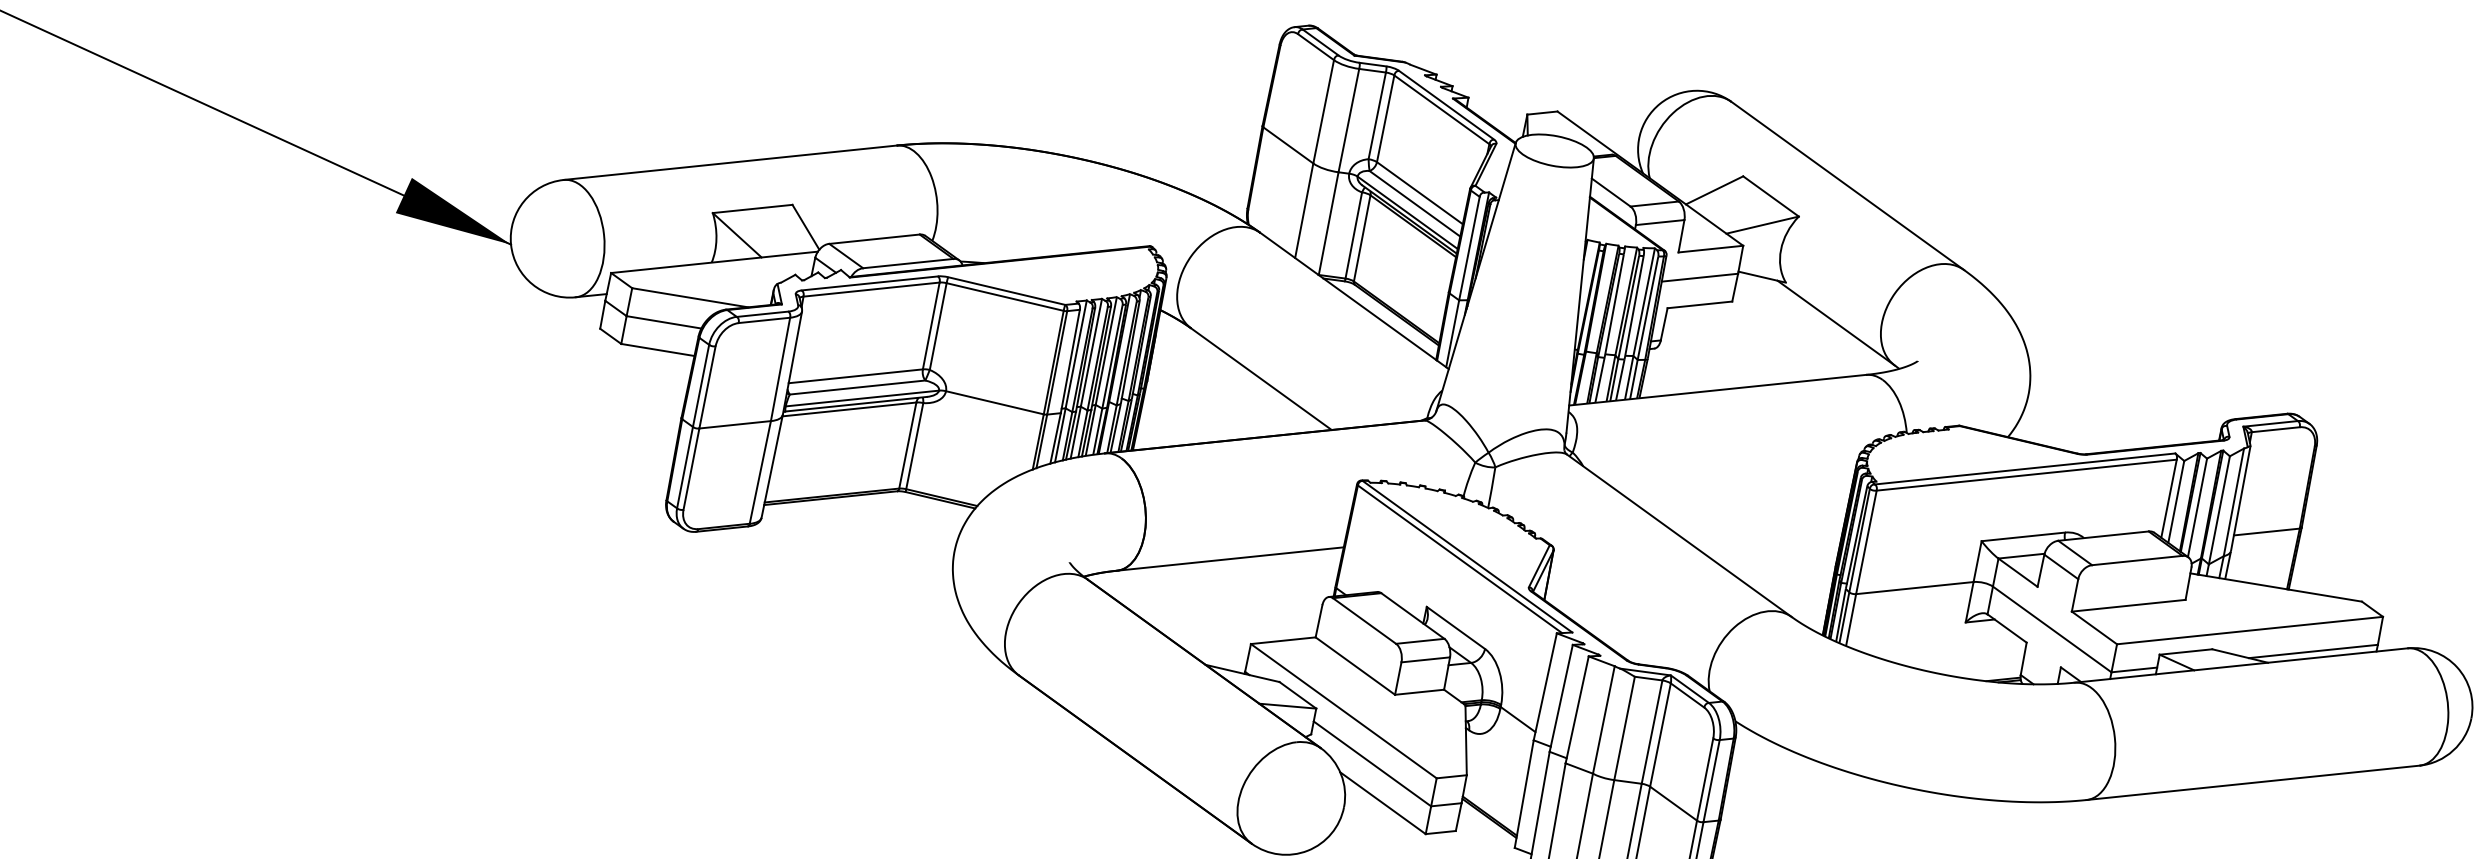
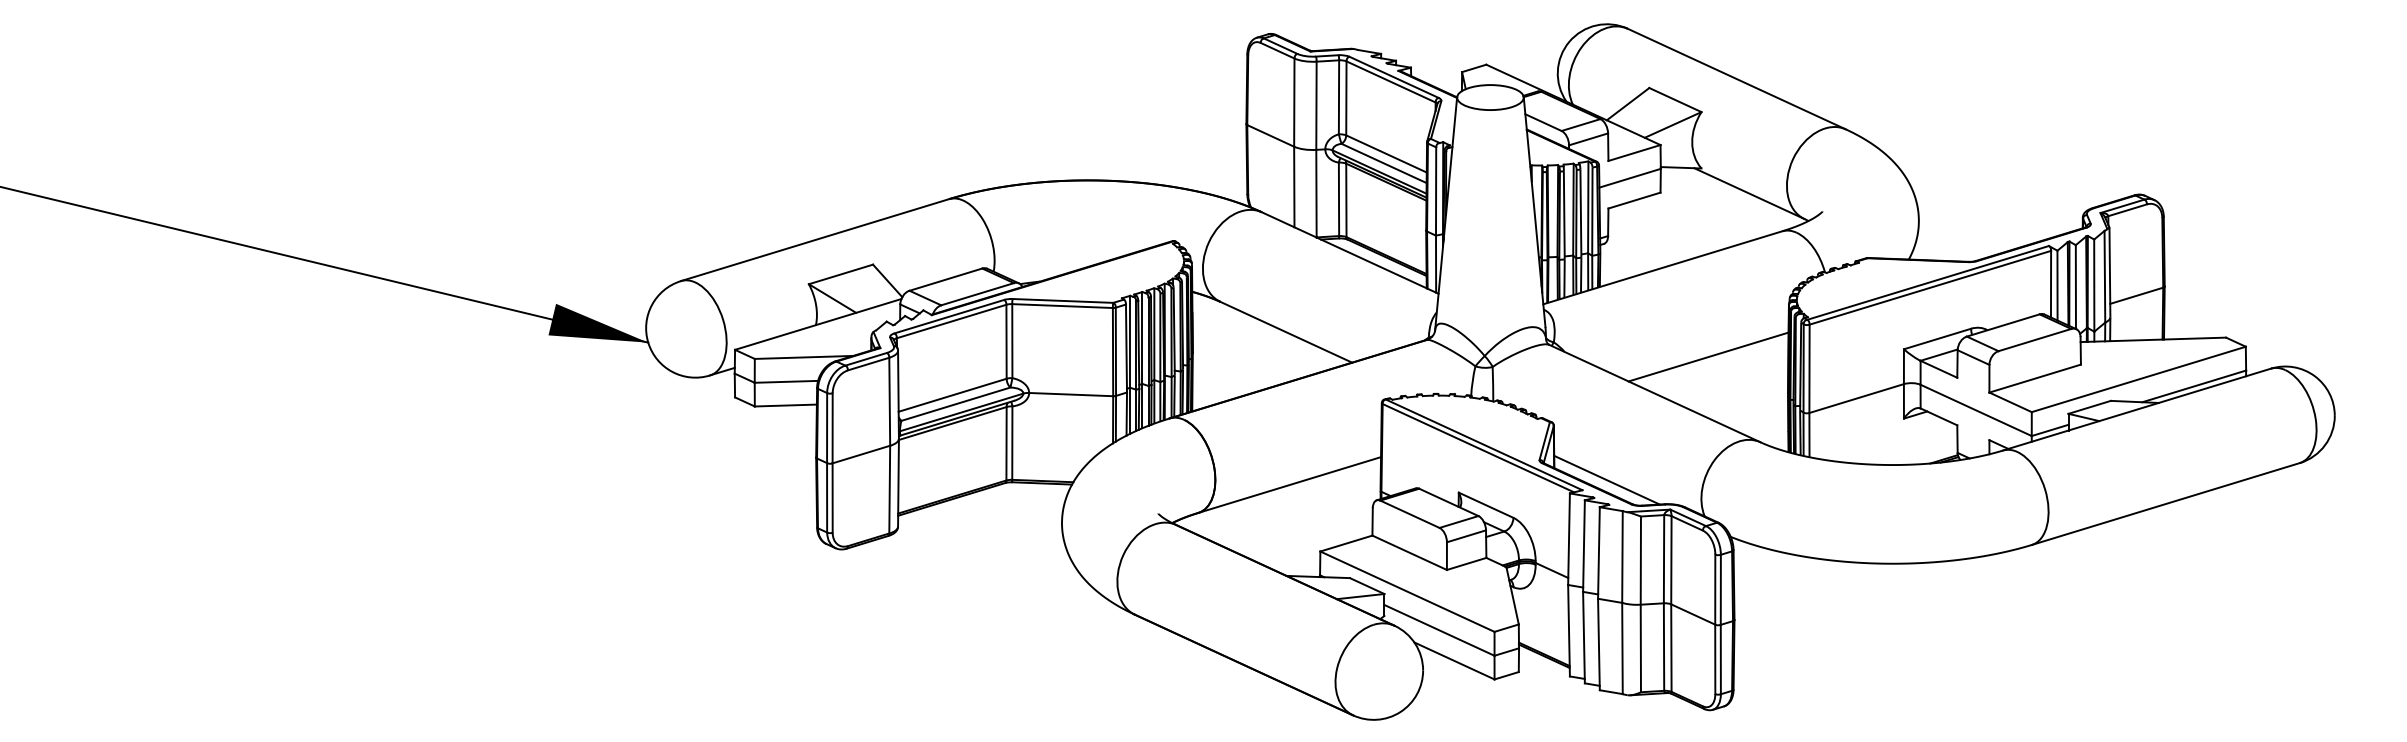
line: (1750, 504) -> (1708, 356), added
line: (1602, 625) -> (1606, 479), added

